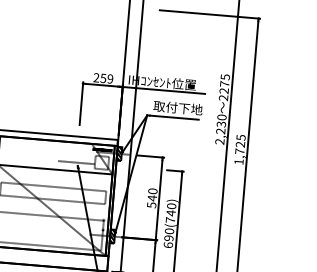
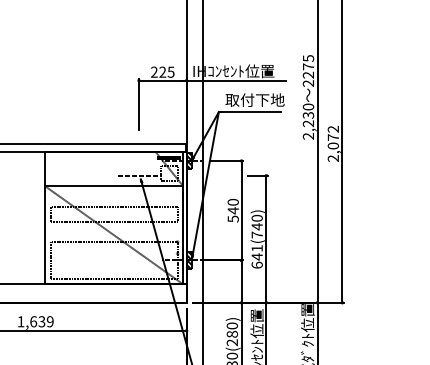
text: (106, 78) -> (166, 71), 259 -> 225
text: (240, 149) -> (333, 143), 1,725 -> 2,072
text: (168, 234) -> (256, 252), 690(740) -> 641(740)

